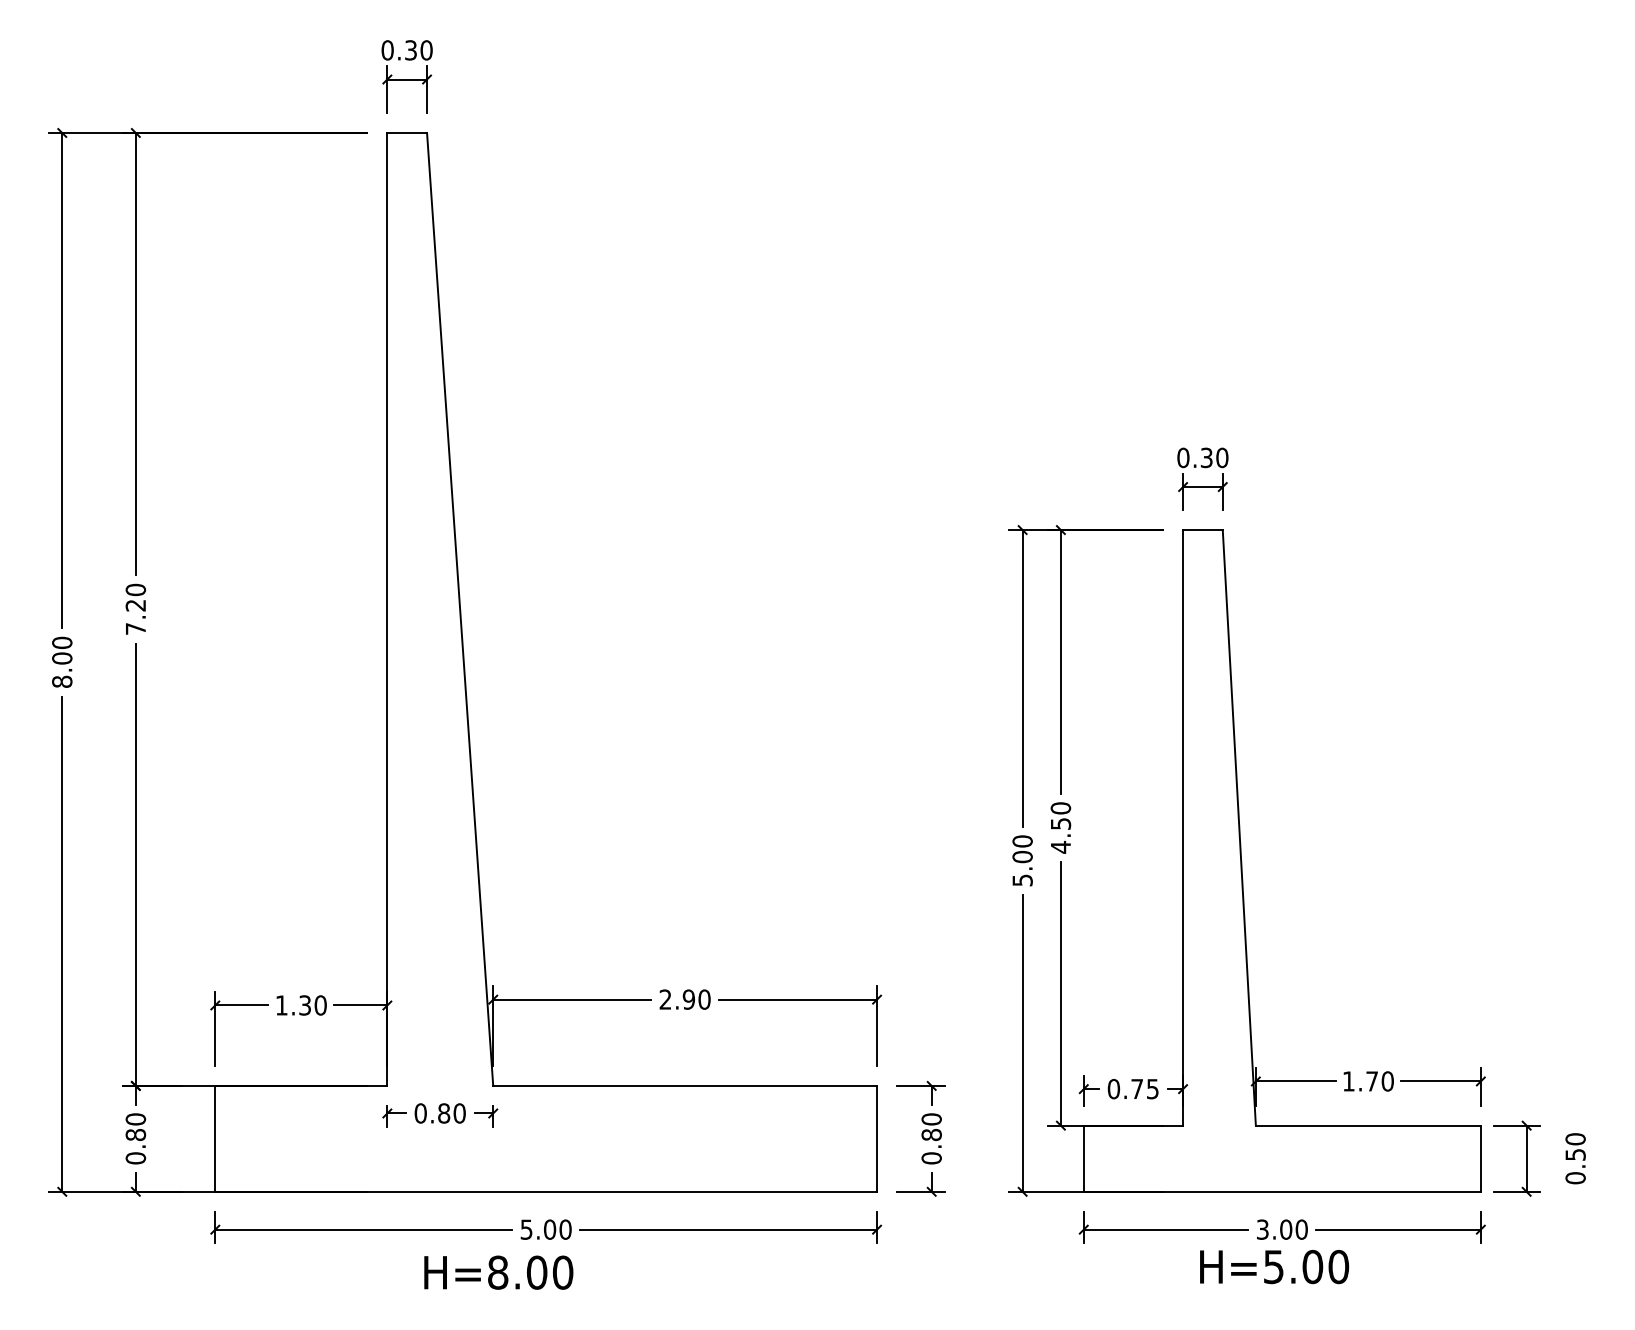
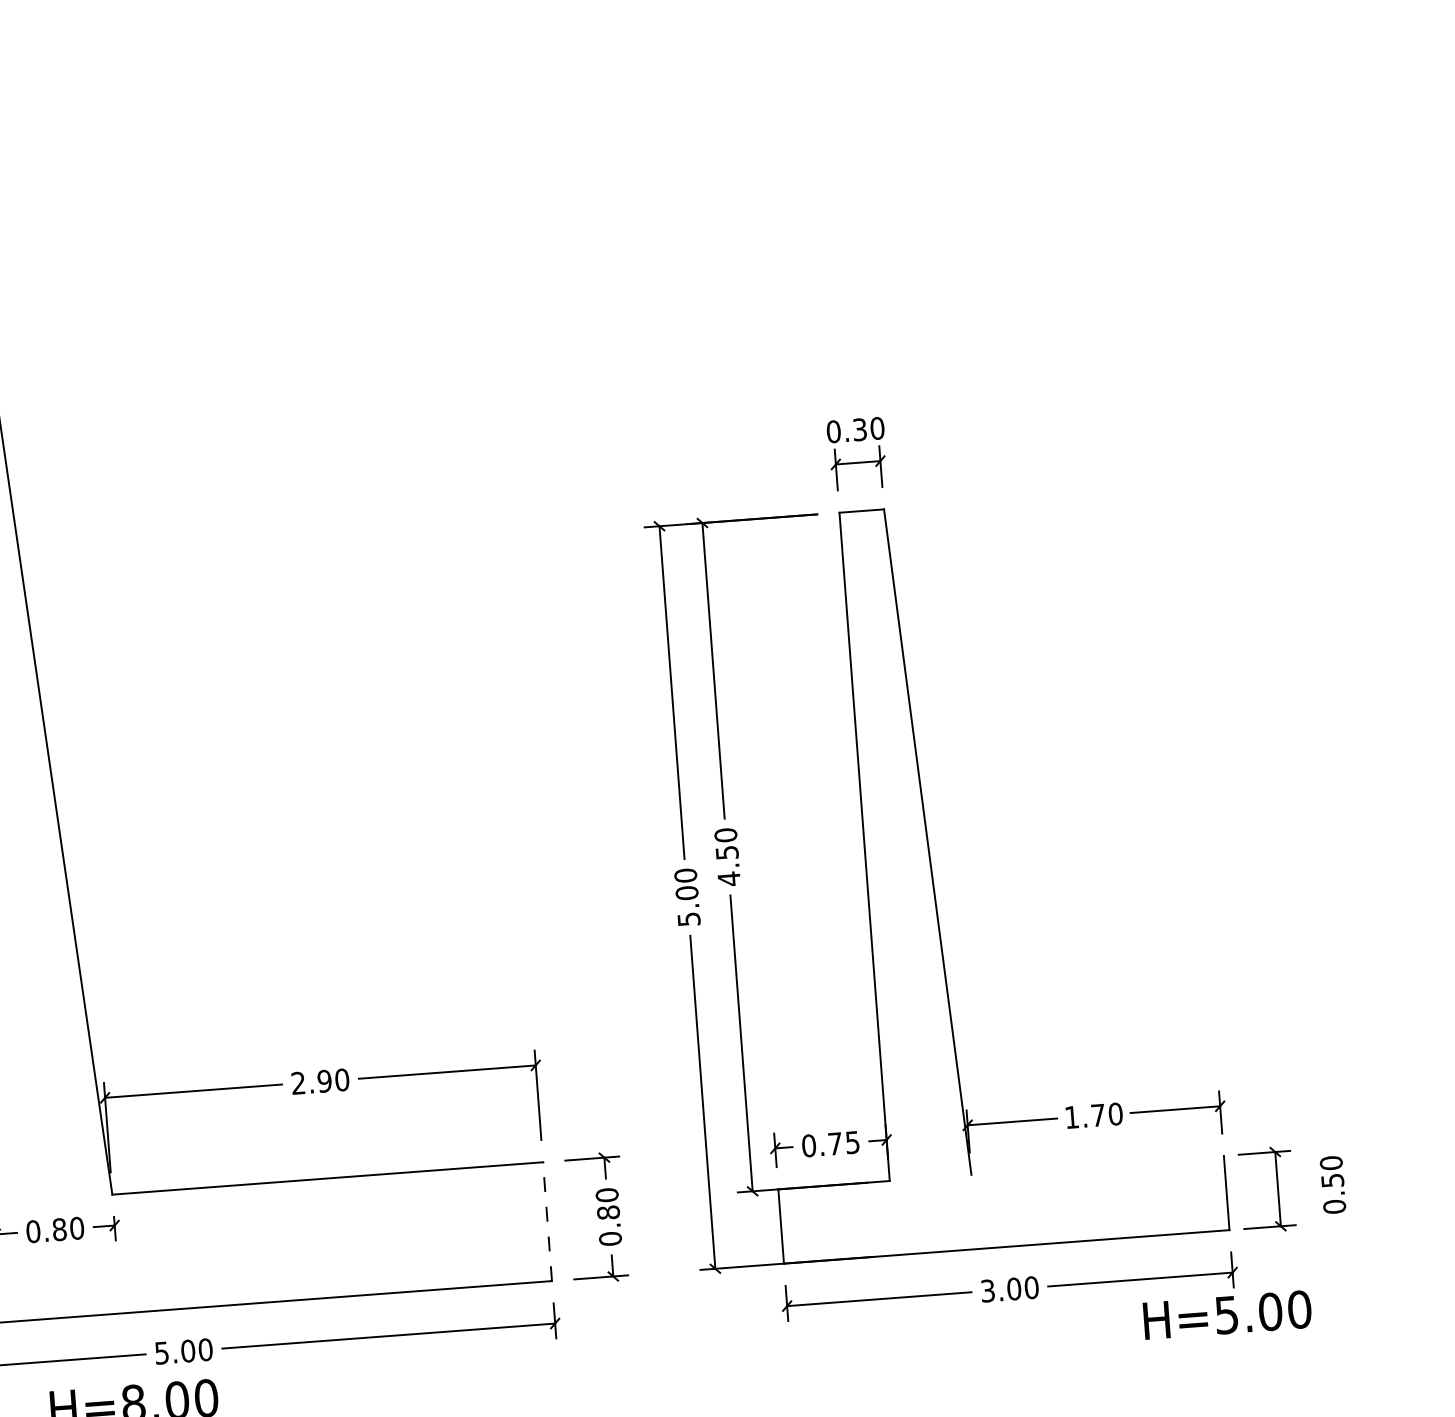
line: (1367, 1125) -> (1096, 1165), removed
line: (877, 1138) -> (547, 1221), solid -> dashed
text: (1274, 1267) -> (1227, 1315), moved

